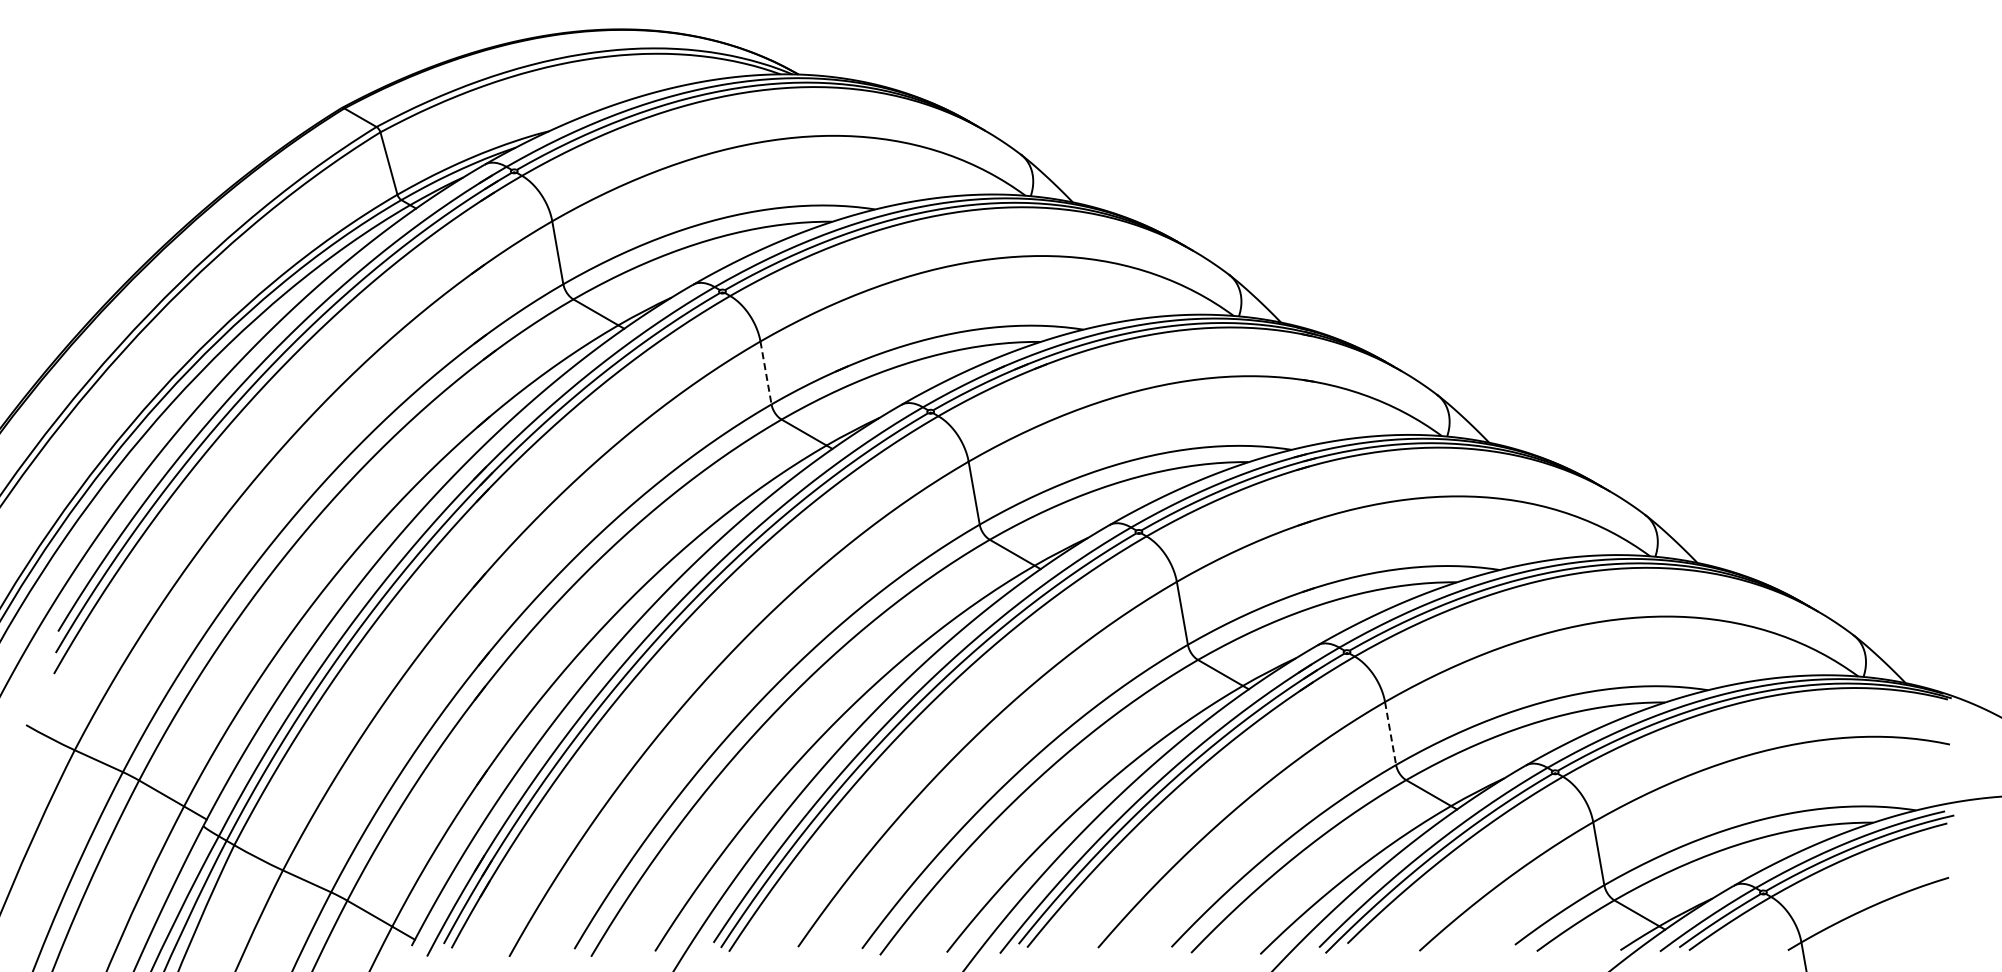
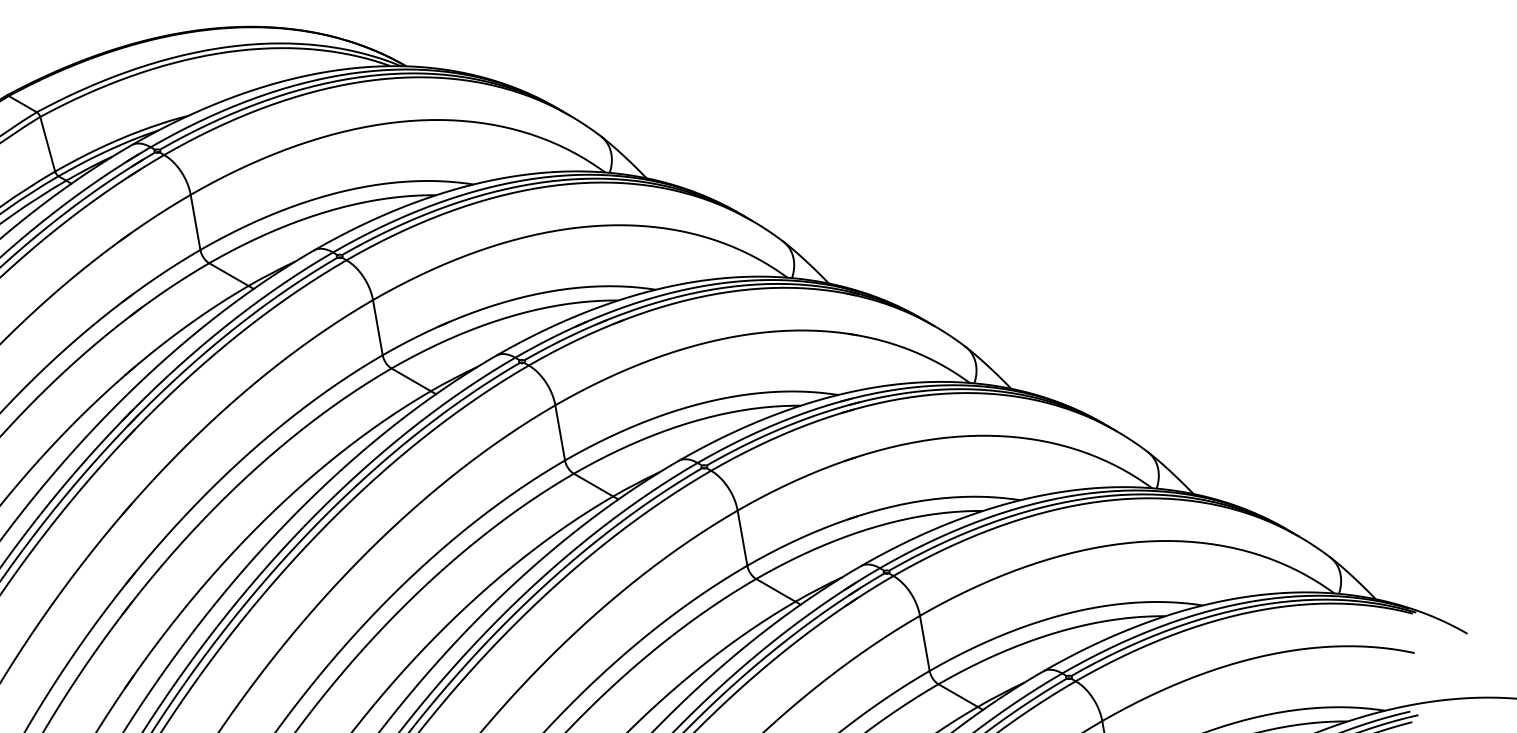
line: (766, 372) -> (378, 327), dashed -> solid
line: (1390, 733) -> (924, 643), dashed -> solid

